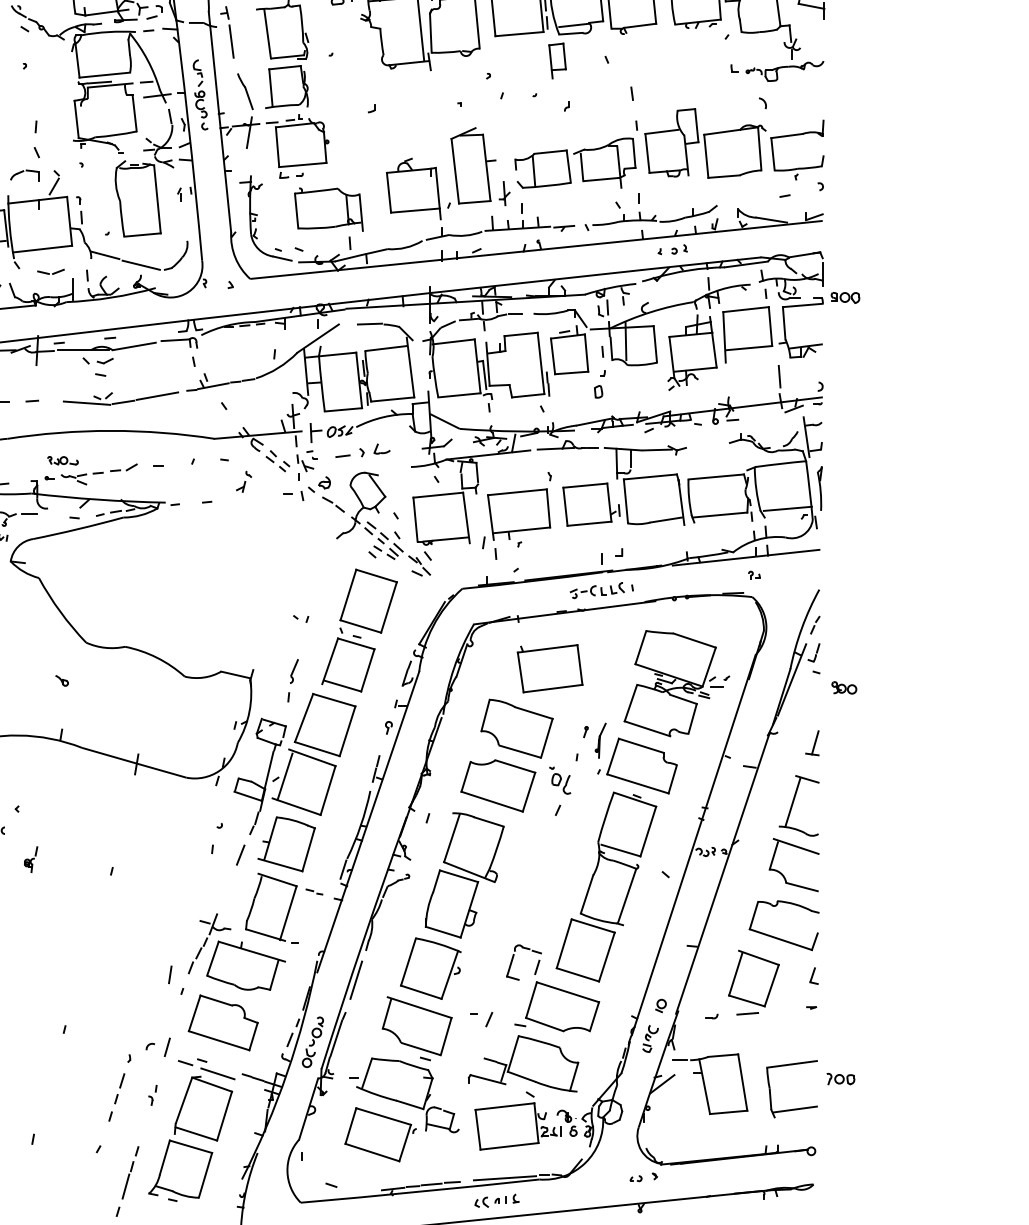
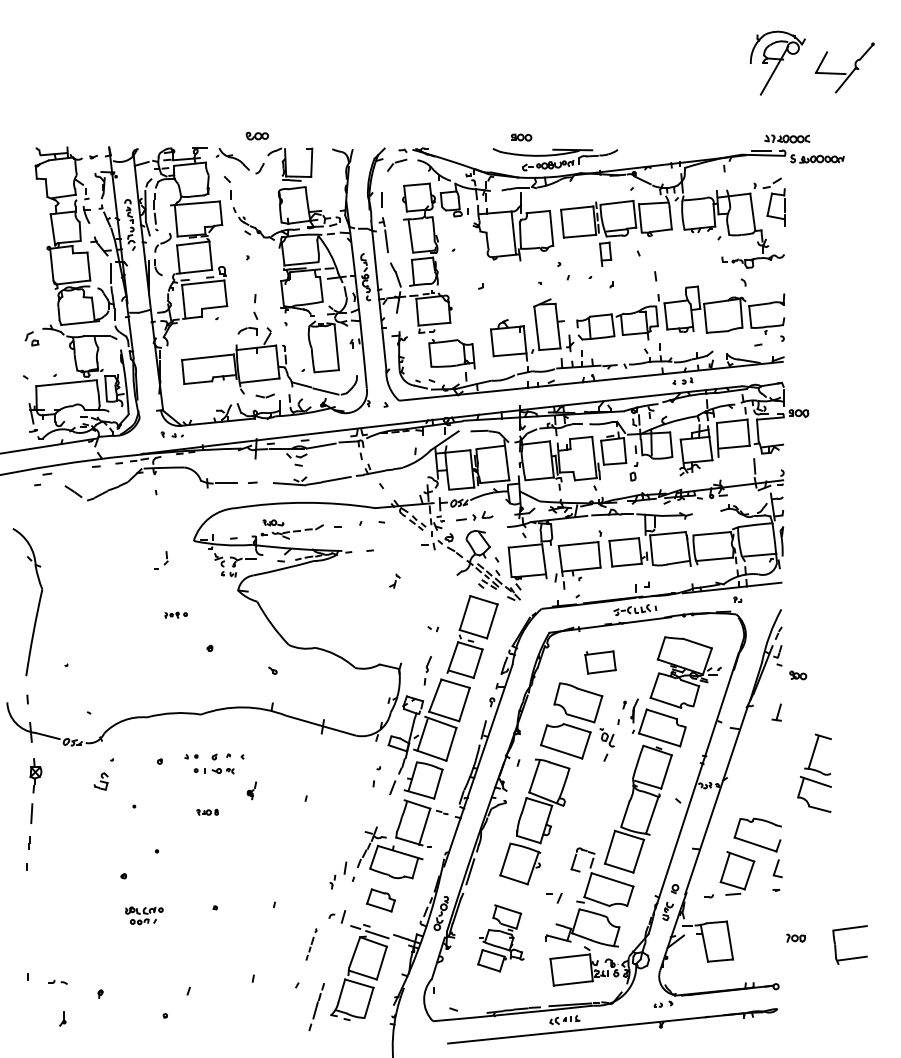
part: (243, 481) -> (394, 580), moved
part: (550, 668) -> (600, 662), size x0.7
part: (794, 832) -> (814, 772), moved
part: (813, 976) -> (777, 869), size x1.6
part: (222, 1022) -> (380, 900), size x0.6
part: (401, 1079) -> (500, 938), size x0.6
part: (119, 1088) -> (311, 944), size x0.7
part: (771, 1089) -> (836, 945), moved
part: (152, 1094) -> (332, 881), moved

